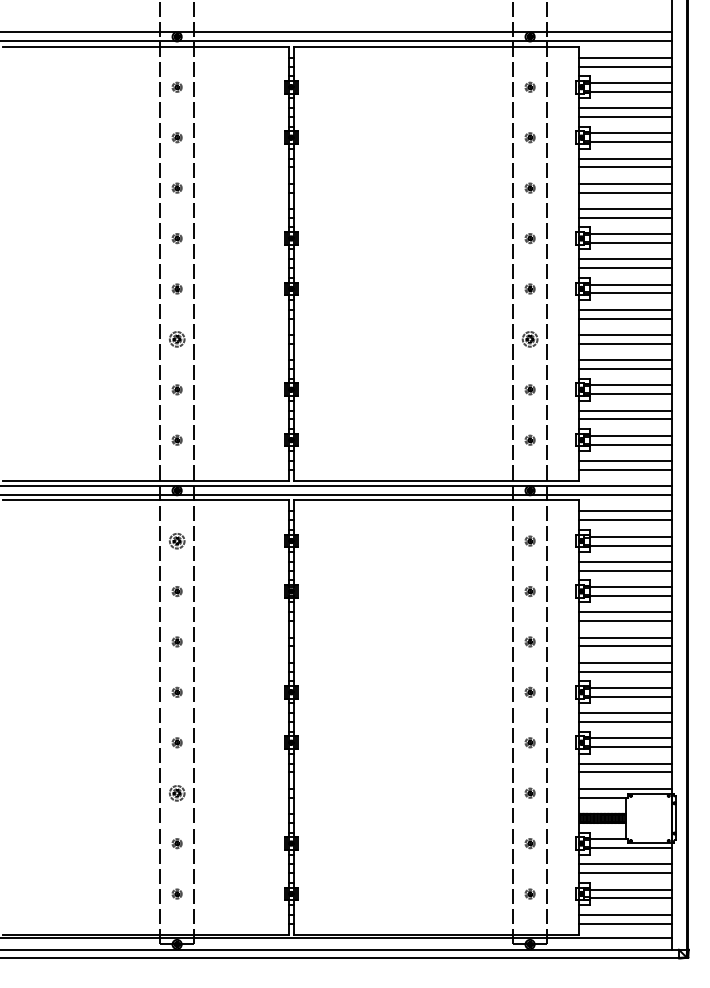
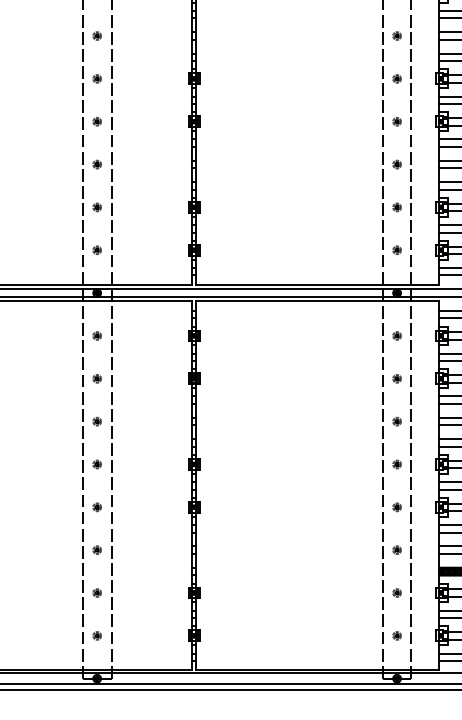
part: (176, 339) -> (96, 164), size x0.62
part: (529, 339) -> (396, 164), size x0.62
part: (176, 540) -> (96, 335), size x0.62
part: (176, 792) -> (96, 549), size x0.62

